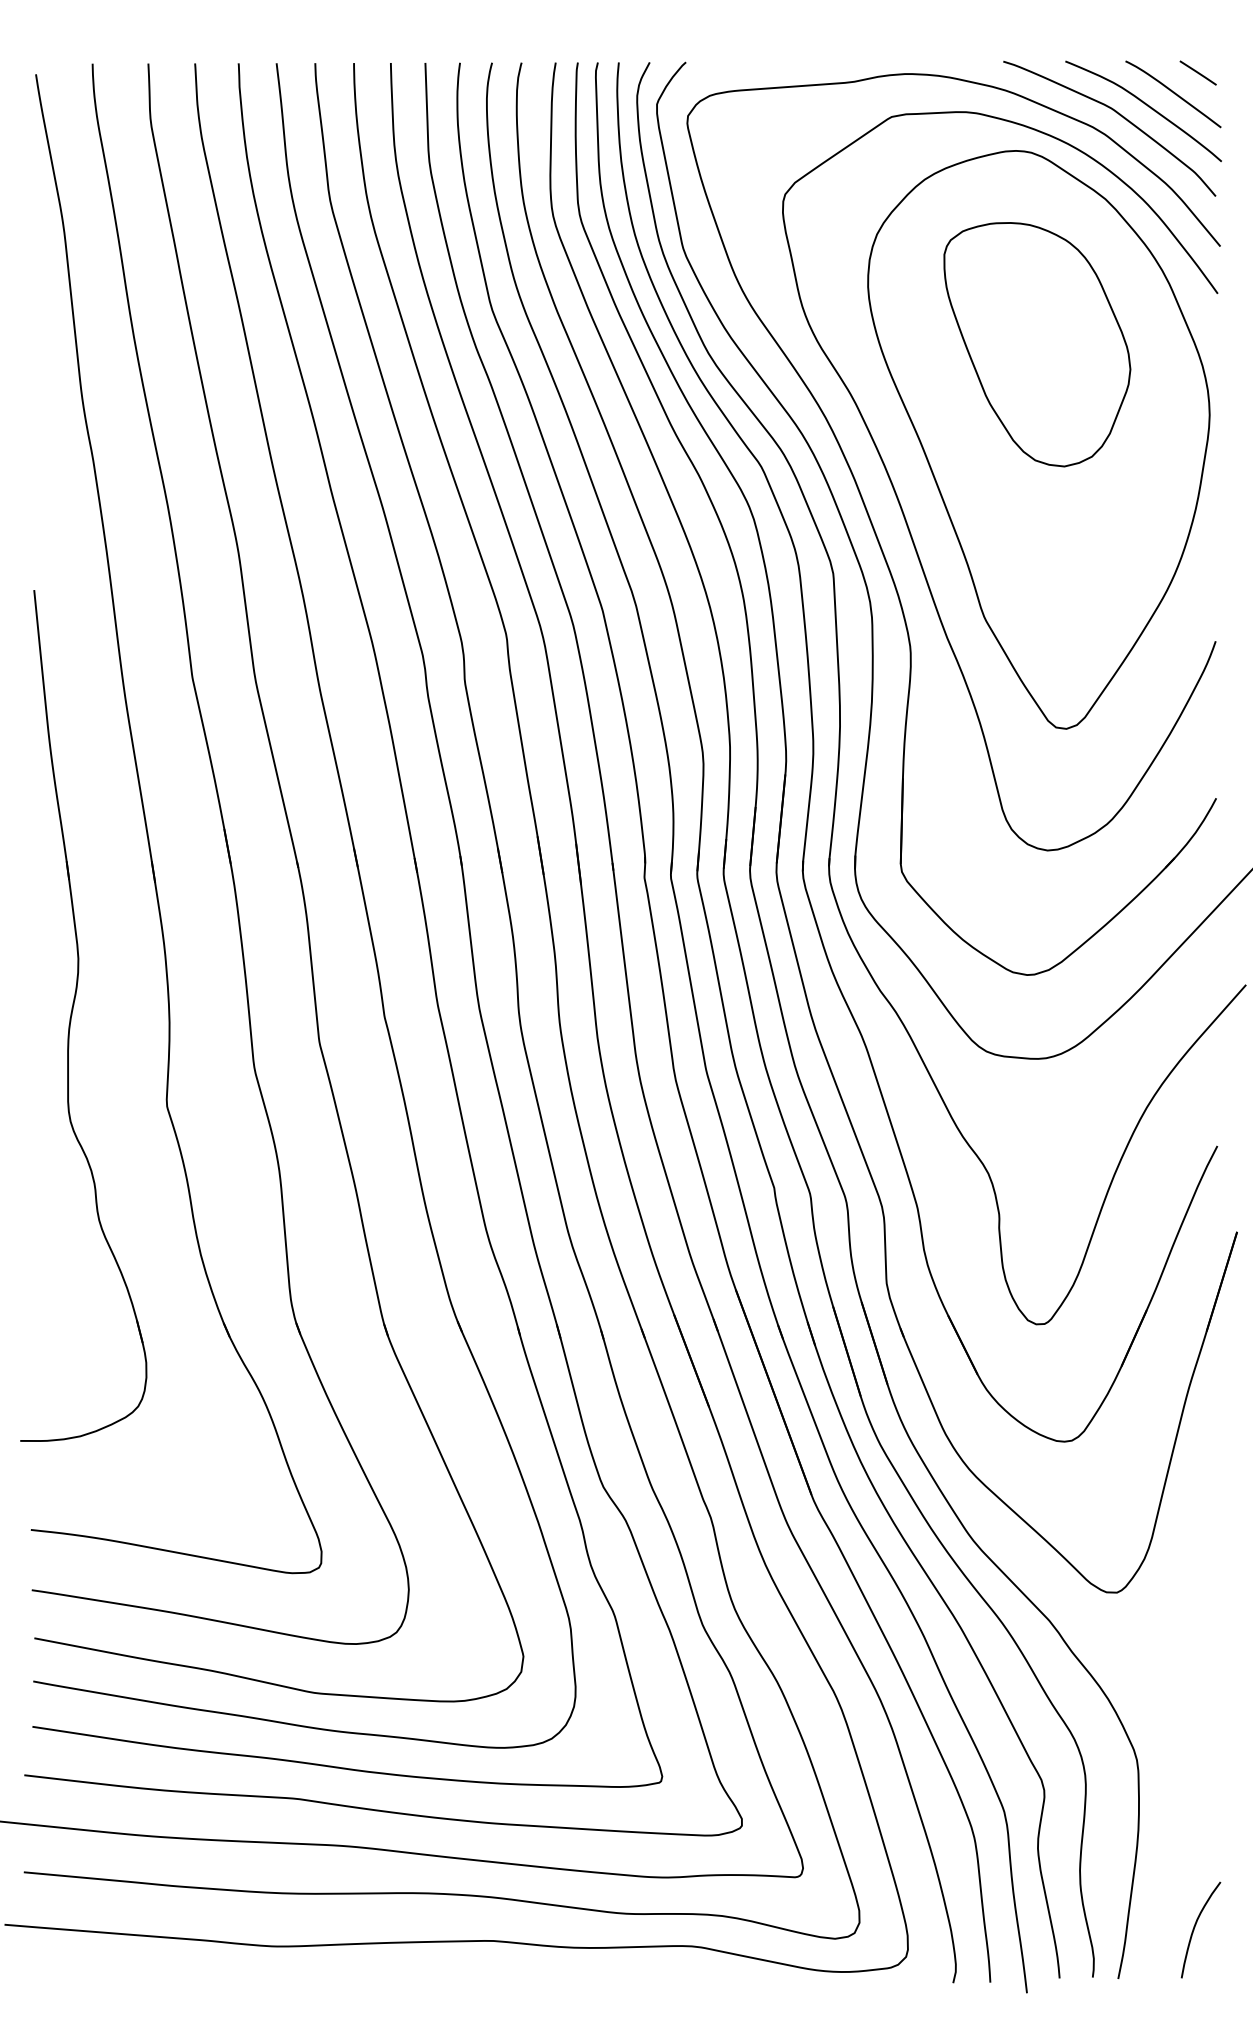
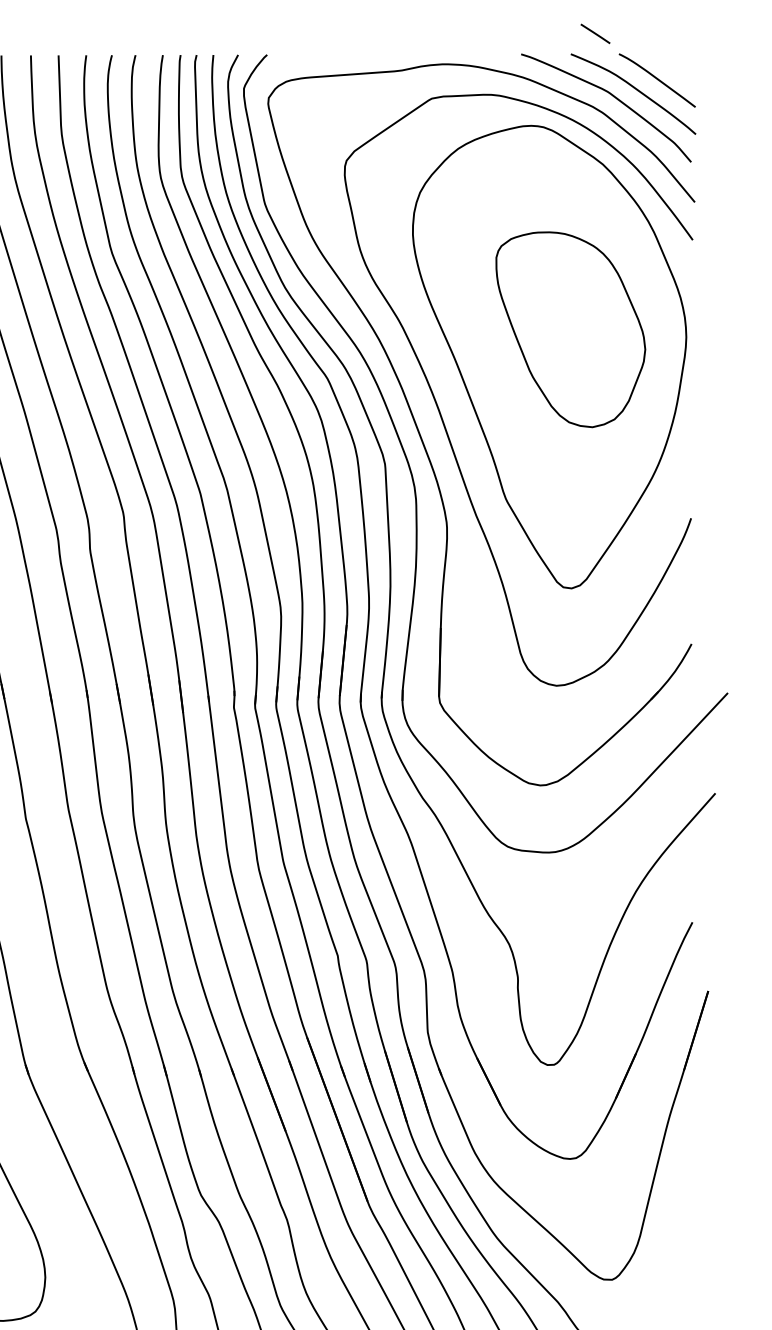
line: (1197, 72) -> (594, 33), moved
part: (1037, 344) -> (570, 329), moved

